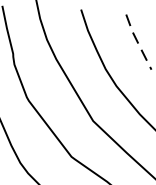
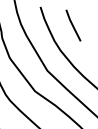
line: (137, 42) -> (72, 25), dashed -> solid

